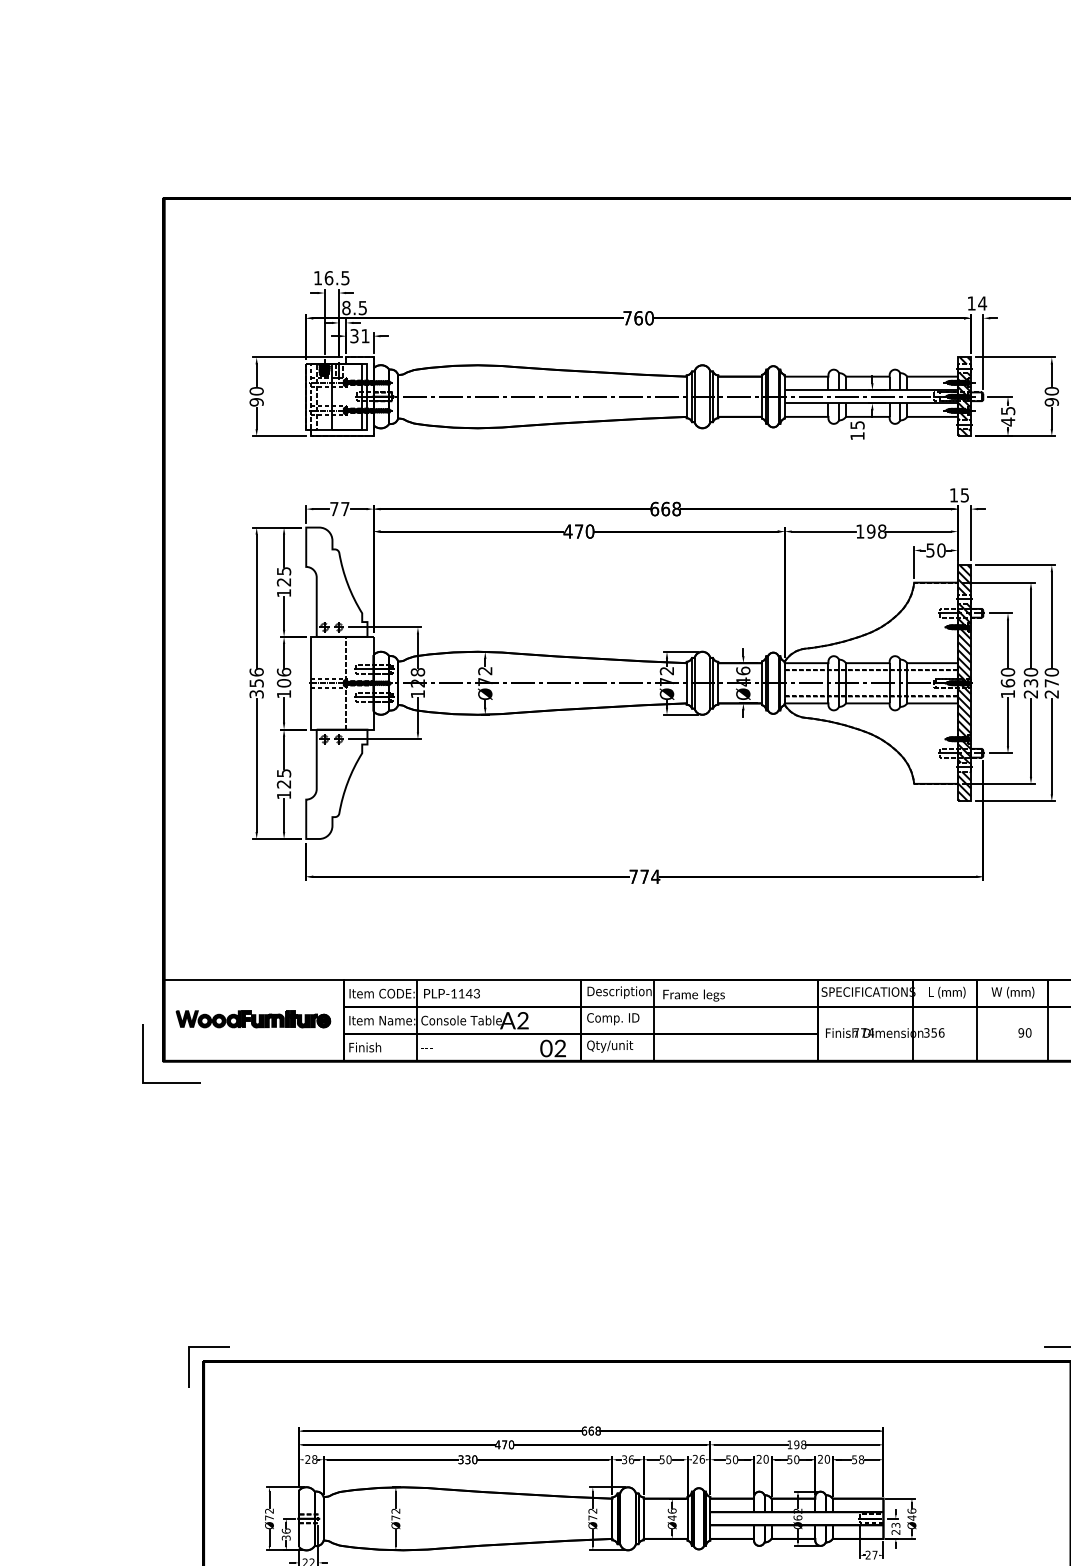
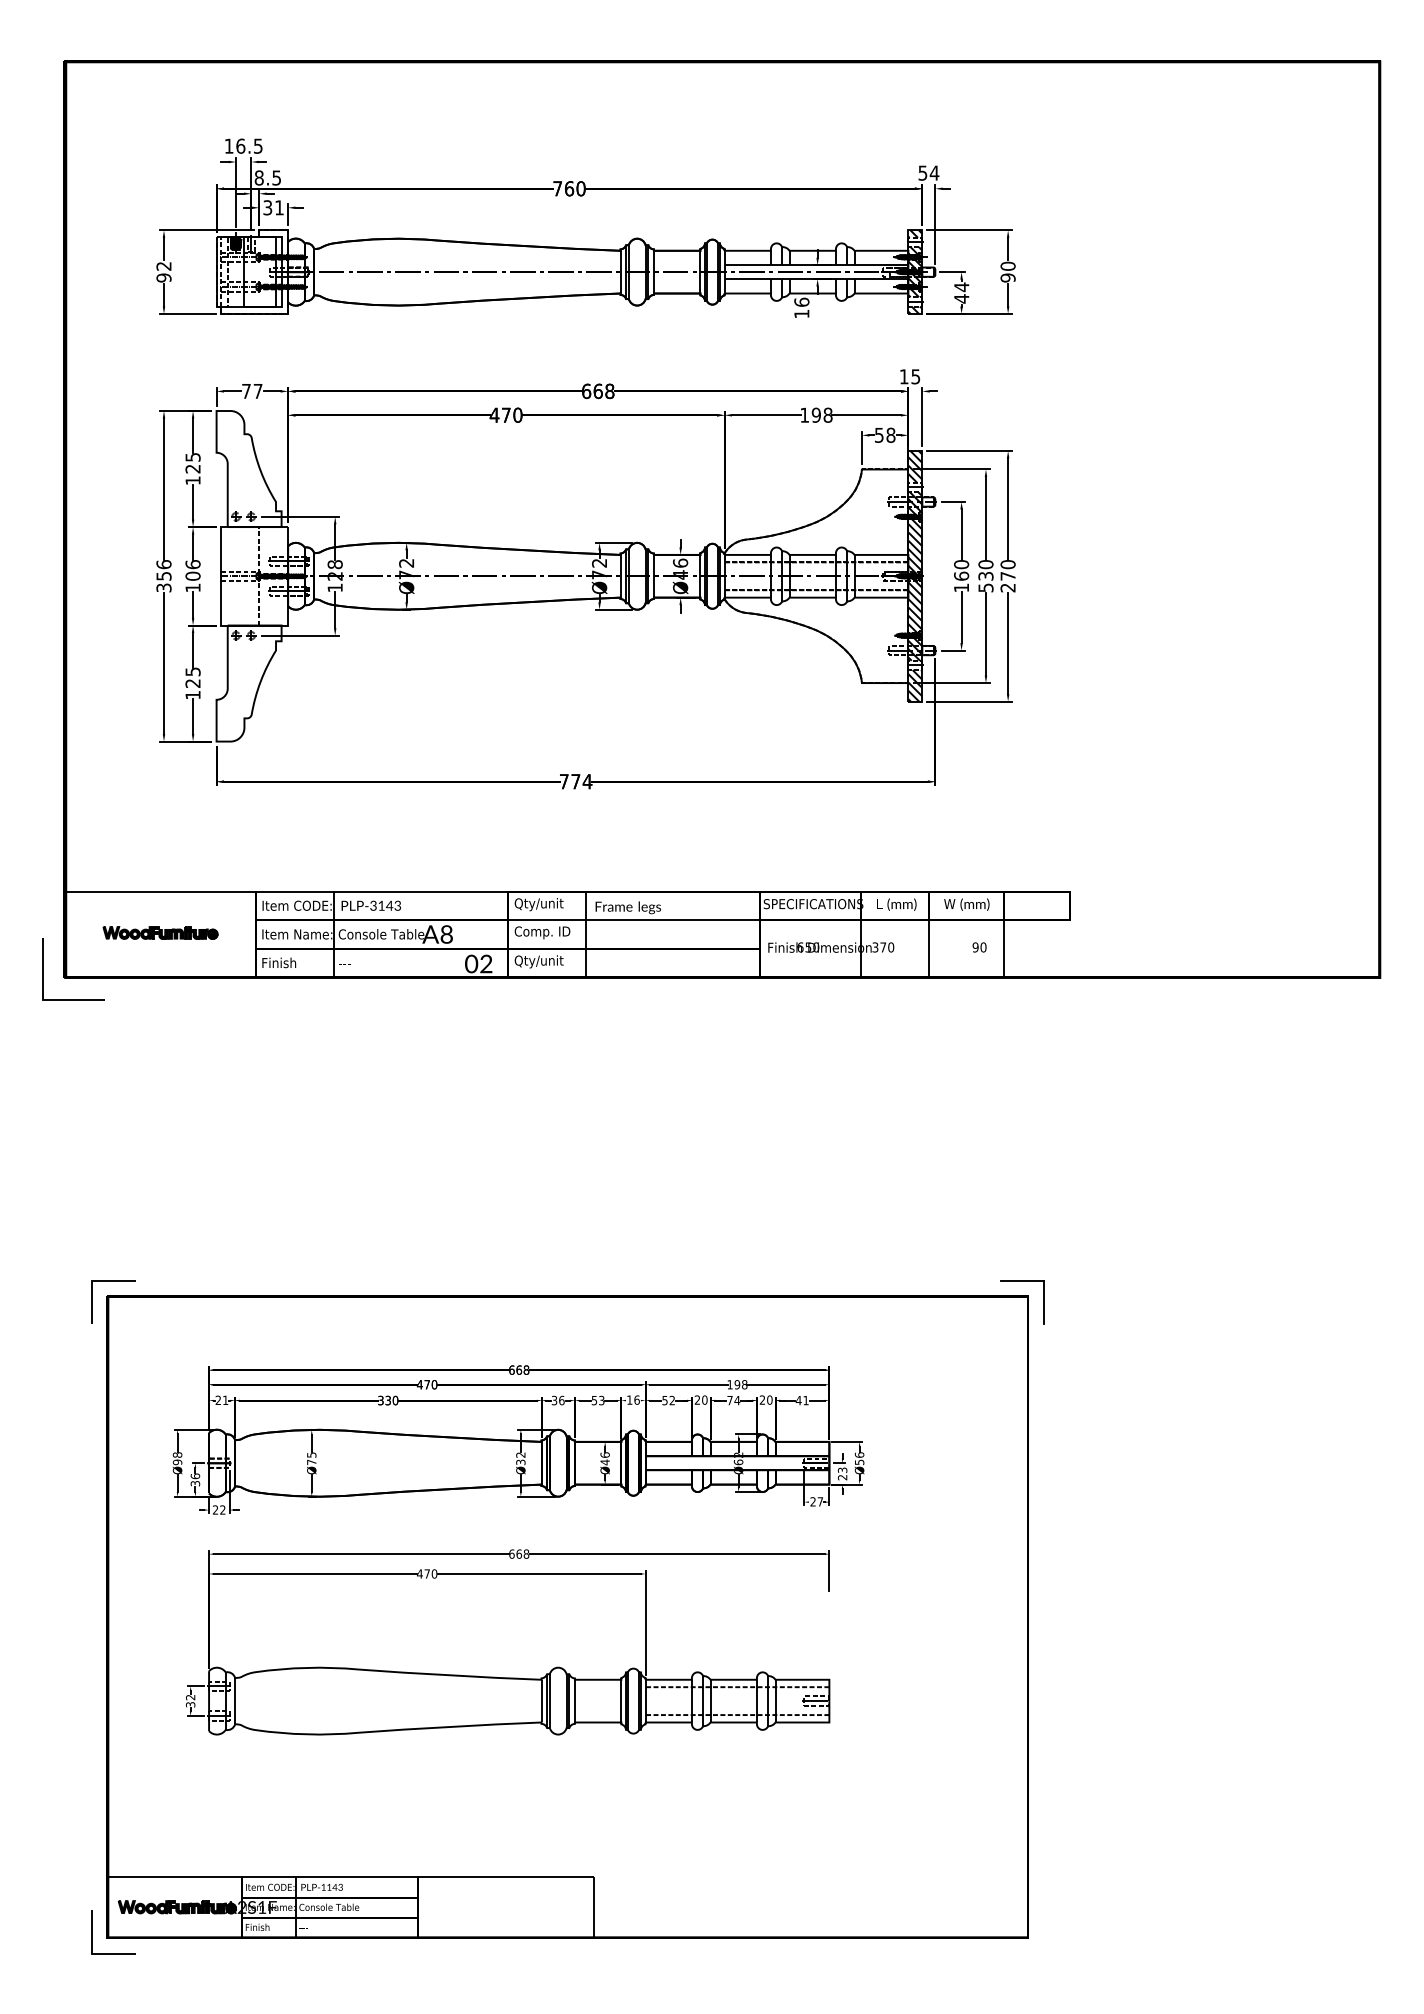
text: (971, 302) -> (922, 172), 14 -> 54
text: (256, 390) -> (163, 265), 90 -> 92
text: (1007, 411) -> (961, 287), 45 -> 44
text: (857, 424) -> (801, 301), 15 -> 16
text: (941, 550) -> (890, 435), 50 -> 58
text: (1030, 693) -> (985, 587), 230 -> 530
text: (618, 992) -> (548, 904), Description -> Qty/unit
text: (454, 993) -> (373, 905), PLP-1143 -> PLP-3143
part: (253, 1018) -> (160, 932), size x0.7
text: (522, 1021) -> (446, 935), A2 -> A8
text: (863, 1032) -> (808, 947), 774 -> 650
text: (938, 1032) -> (887, 947), 356 -> 370
text: (695, 1458) -> (629, 1399), 26 -> 16
text: (314, 1459) -> (225, 1400), 28 -> 21
text: (668, 1459) -> (601, 1400), 50 -> 53
text: (735, 1459) -> (672, 1400), 50 -> 52
text: (793, 1459) -> (733, 1400), 50 -> 74
text: (857, 1459) -> (801, 1400), 58 -> 41
text: (395, 1510) -> (311, 1454), Ø72 -> Ø75
text: (269, 1514) -> (177, 1458), Ø72 -> Ø98
text: (592, 1518) -> (520, 1462), Ø72 -> Ø32
text: (911, 1518) -> (859, 1462), Ø46 -> Ø56

